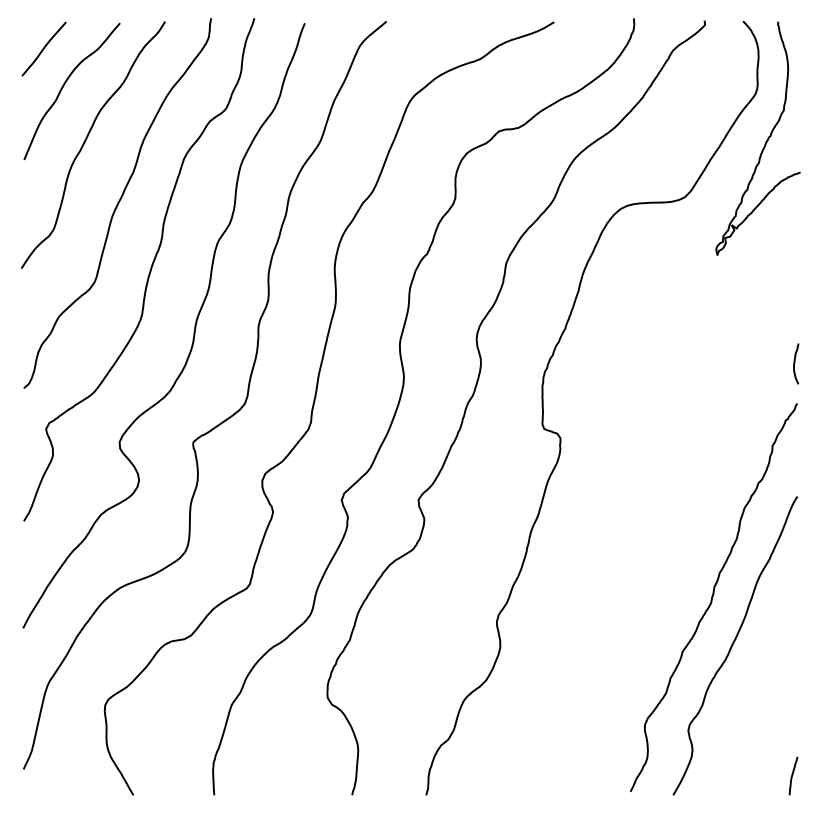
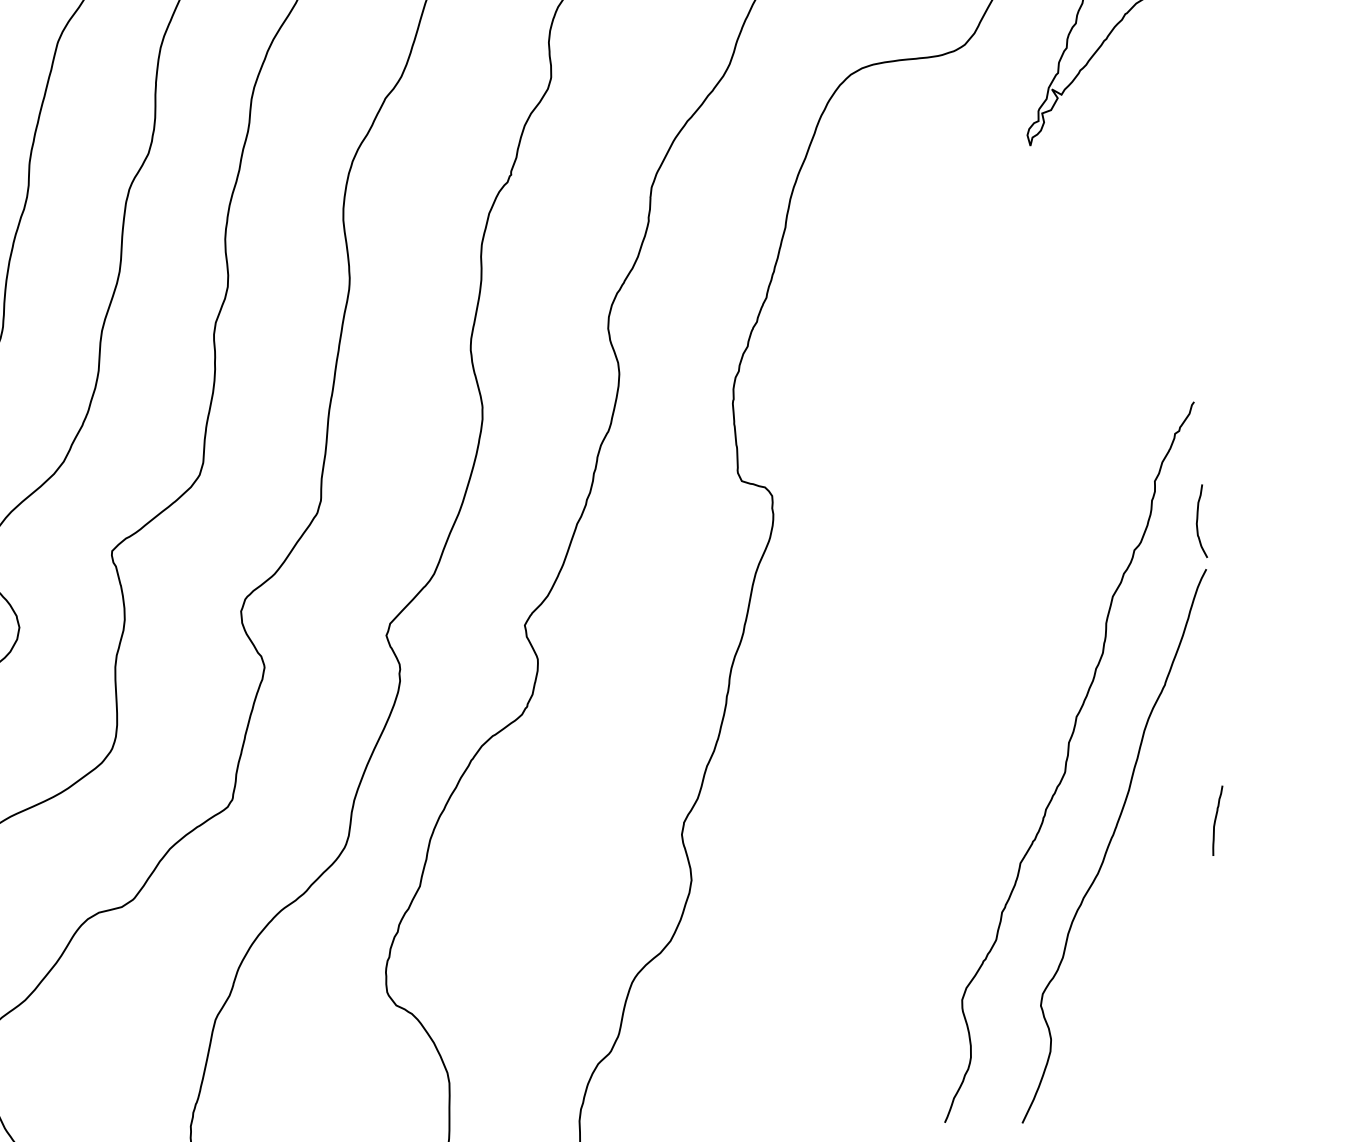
curve: (795, 363) -> (1199, 520), moved
curve: (793, 775) -> (1217, 819), moved

